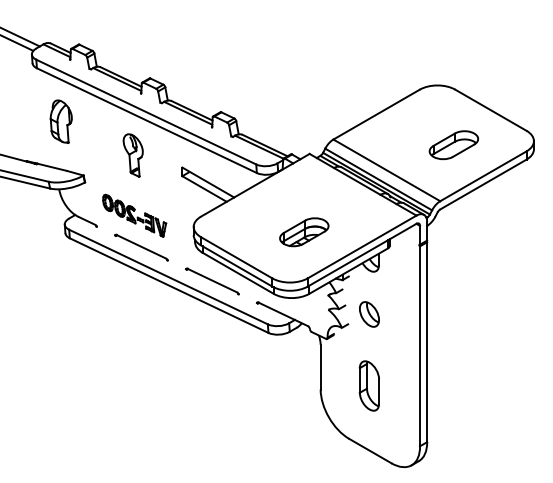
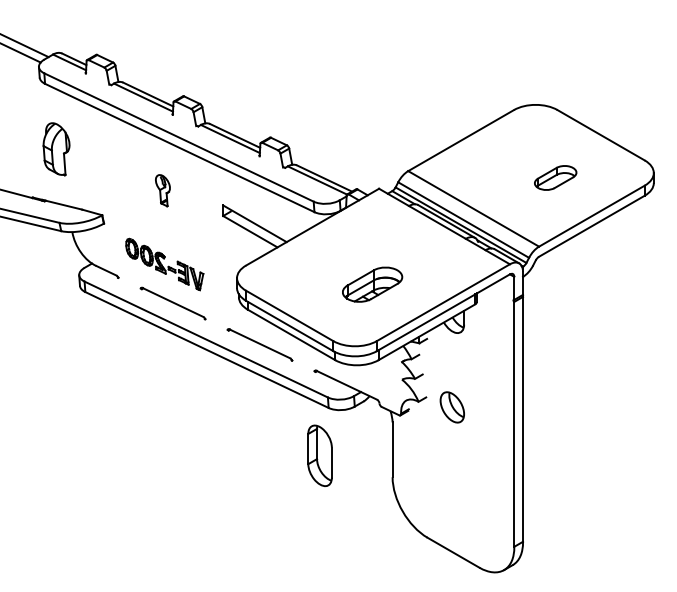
part: (60, 121) -> (55, 149), moved
part: (453, 144) -> (555, 177), size x0.7
part: (132, 155) -> (162, 190), size x0.6
part: (369, 314) -> (452, 407), moved
part: (368, 385) -> (318, 455), moved

